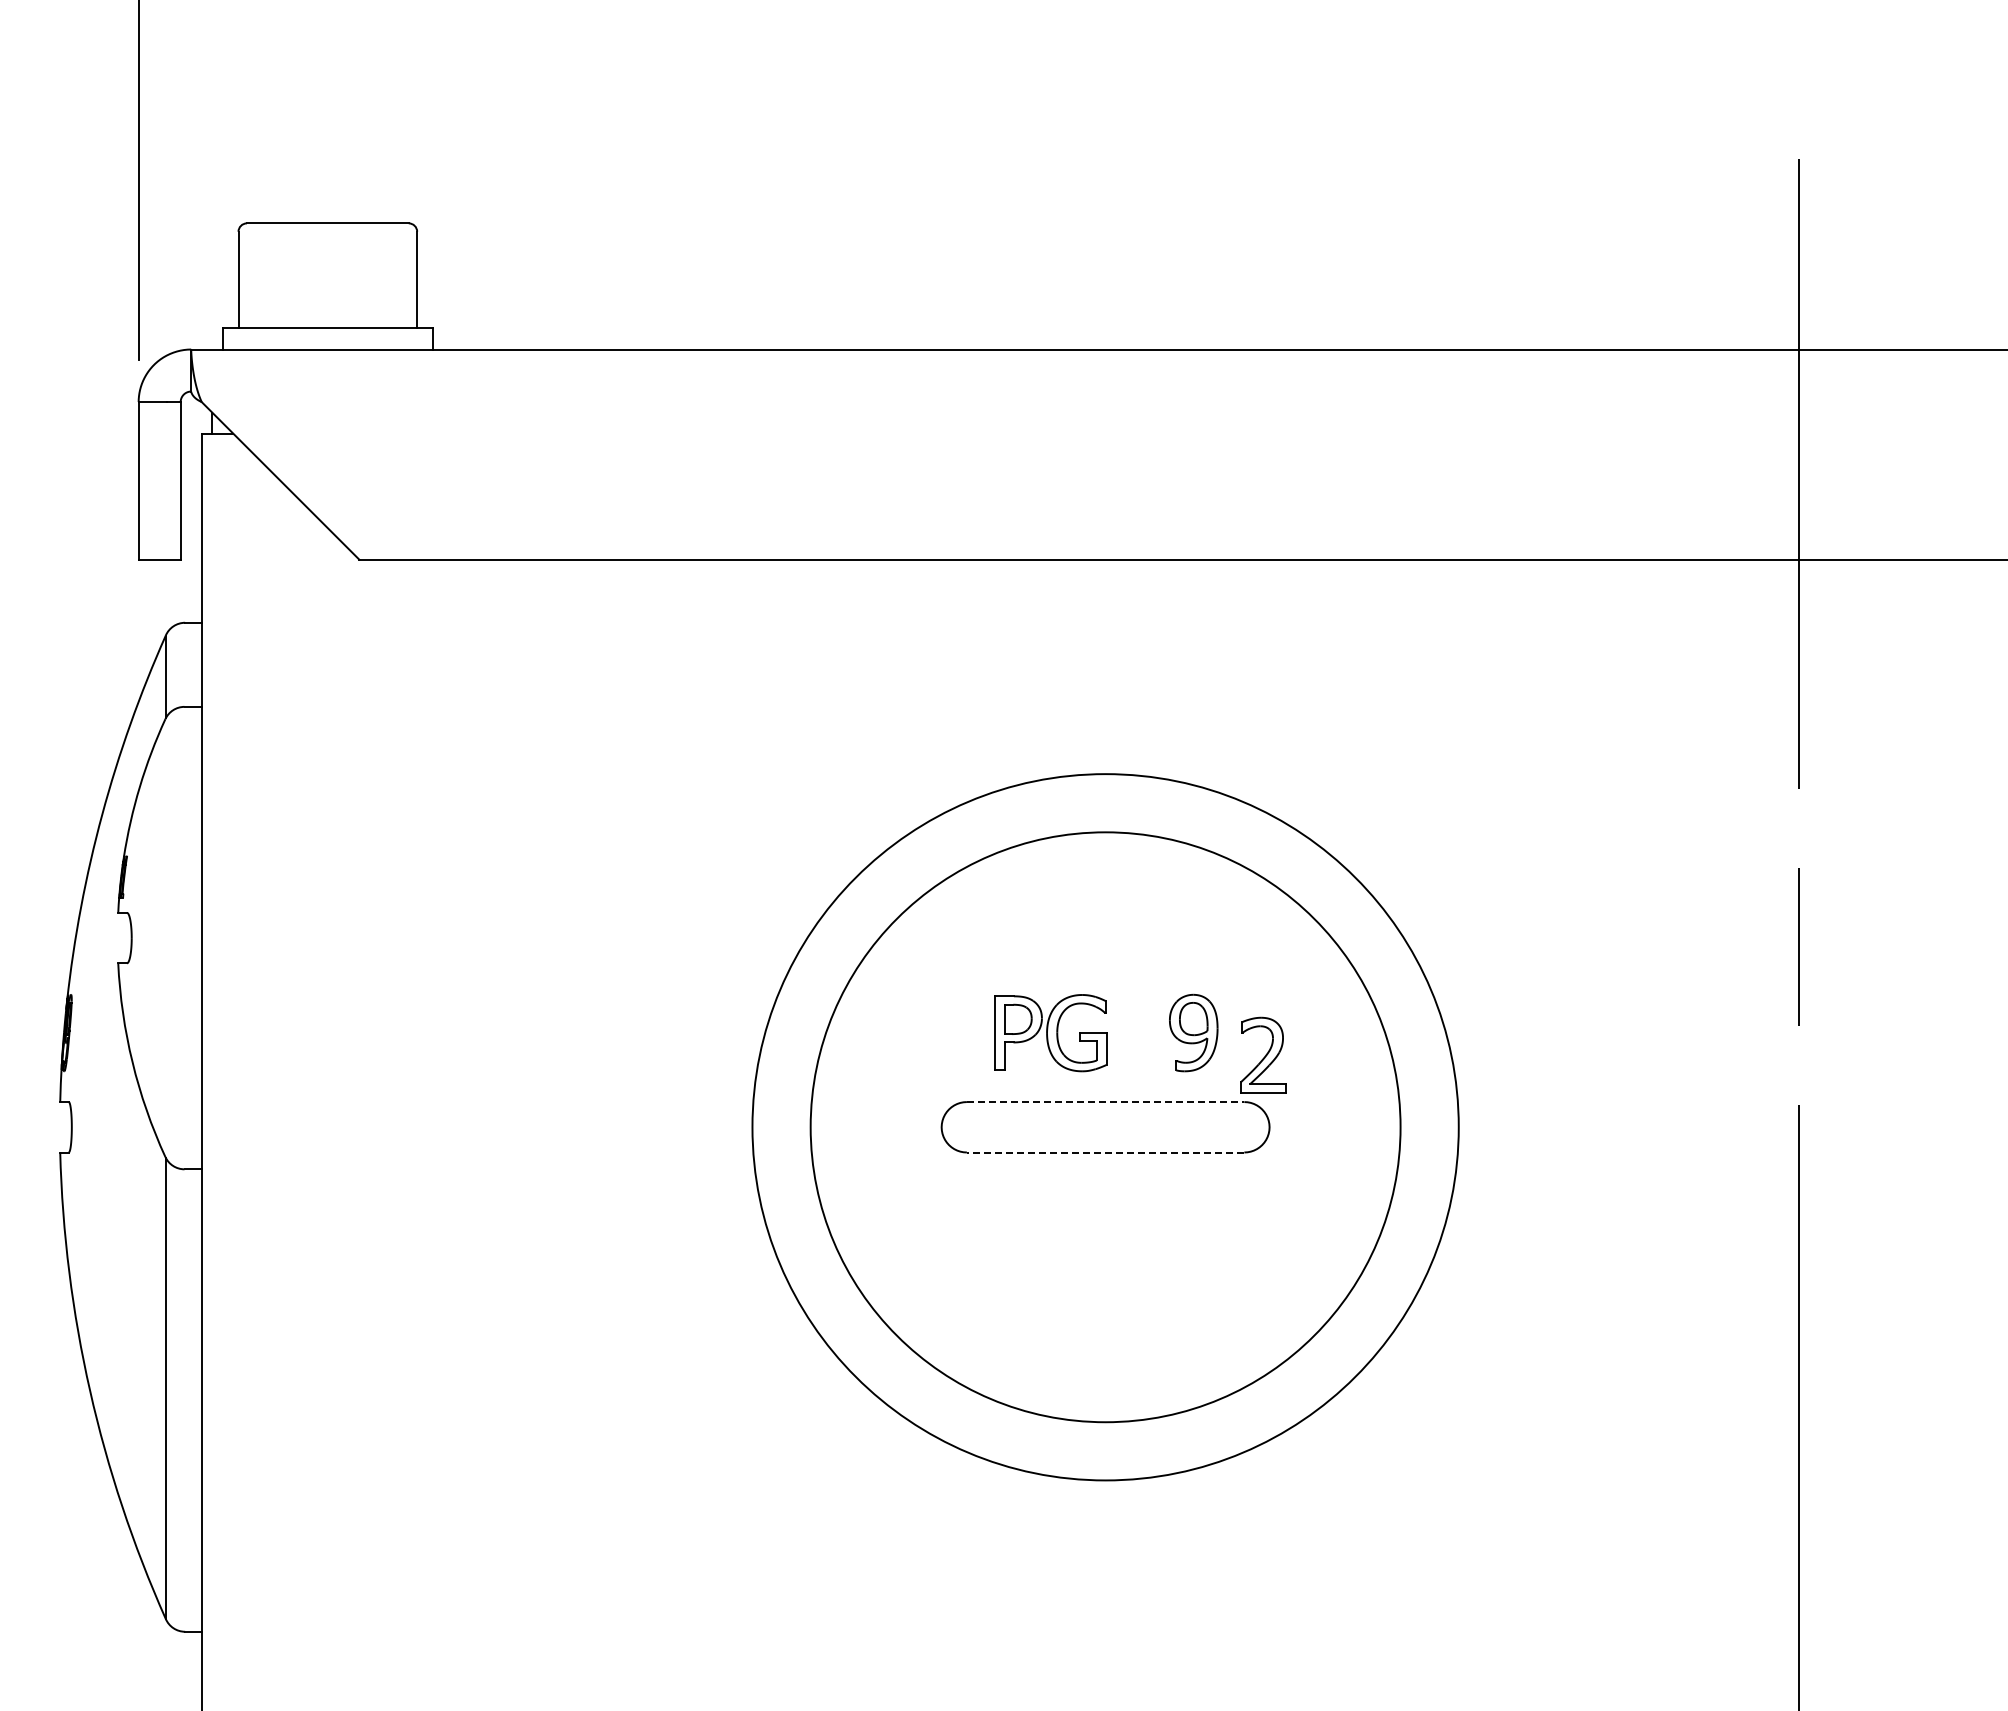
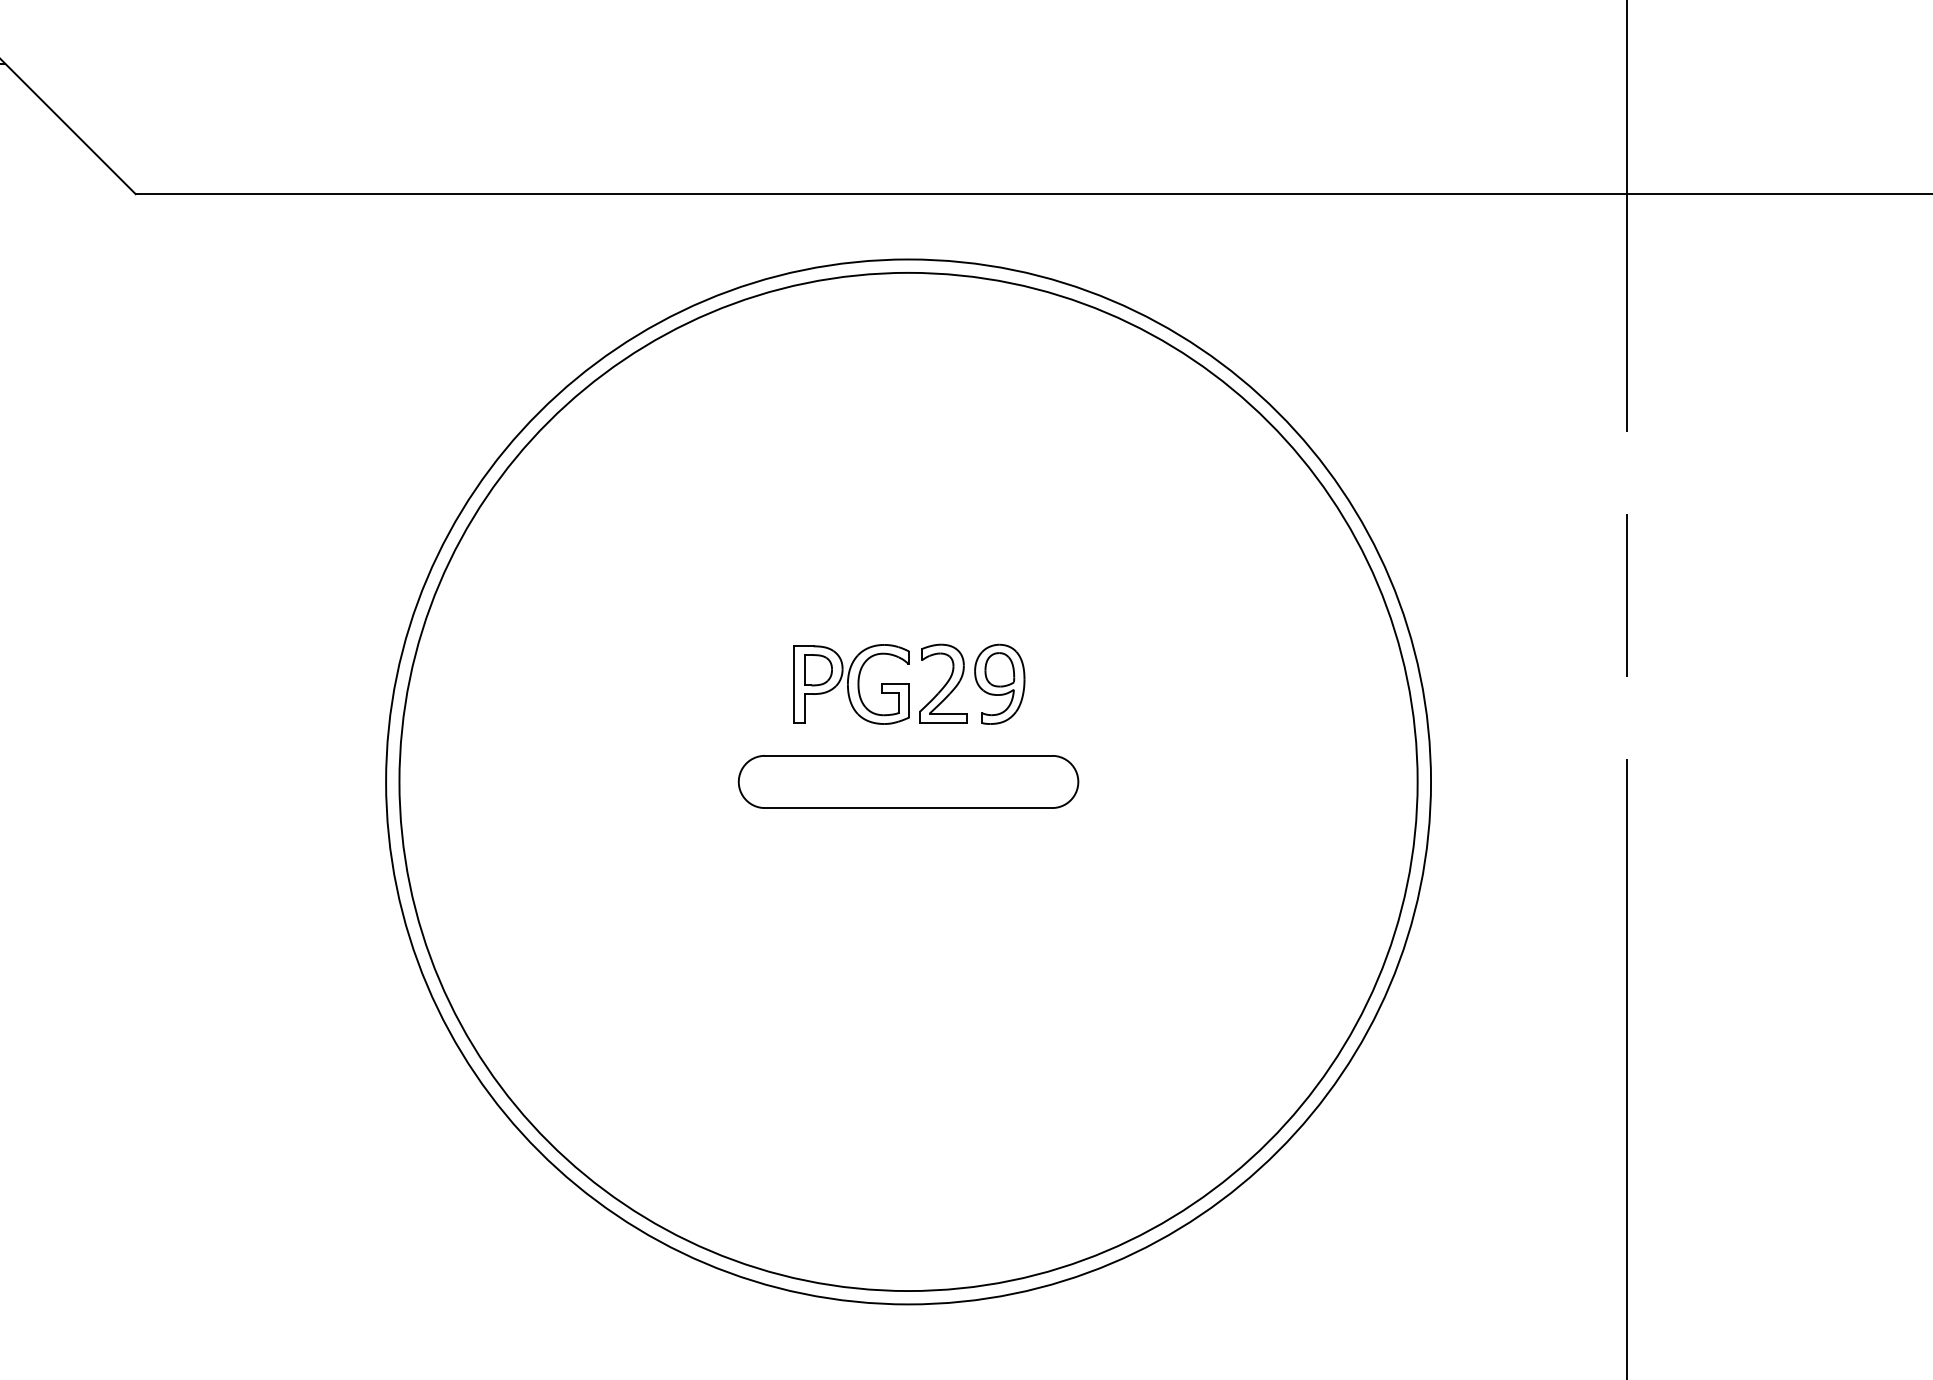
part: (1263, 1054) -> (943, 682), moved
line: (1105, 1102) -> (908, 756), dashed -> solid
circle: (1105, 1126) -> (908, 781), size x1.43
circle: (1105, 1126) -> (908, 781), size x1.67
line: (1105, 1152) -> (908, 808), dashed -> solid

